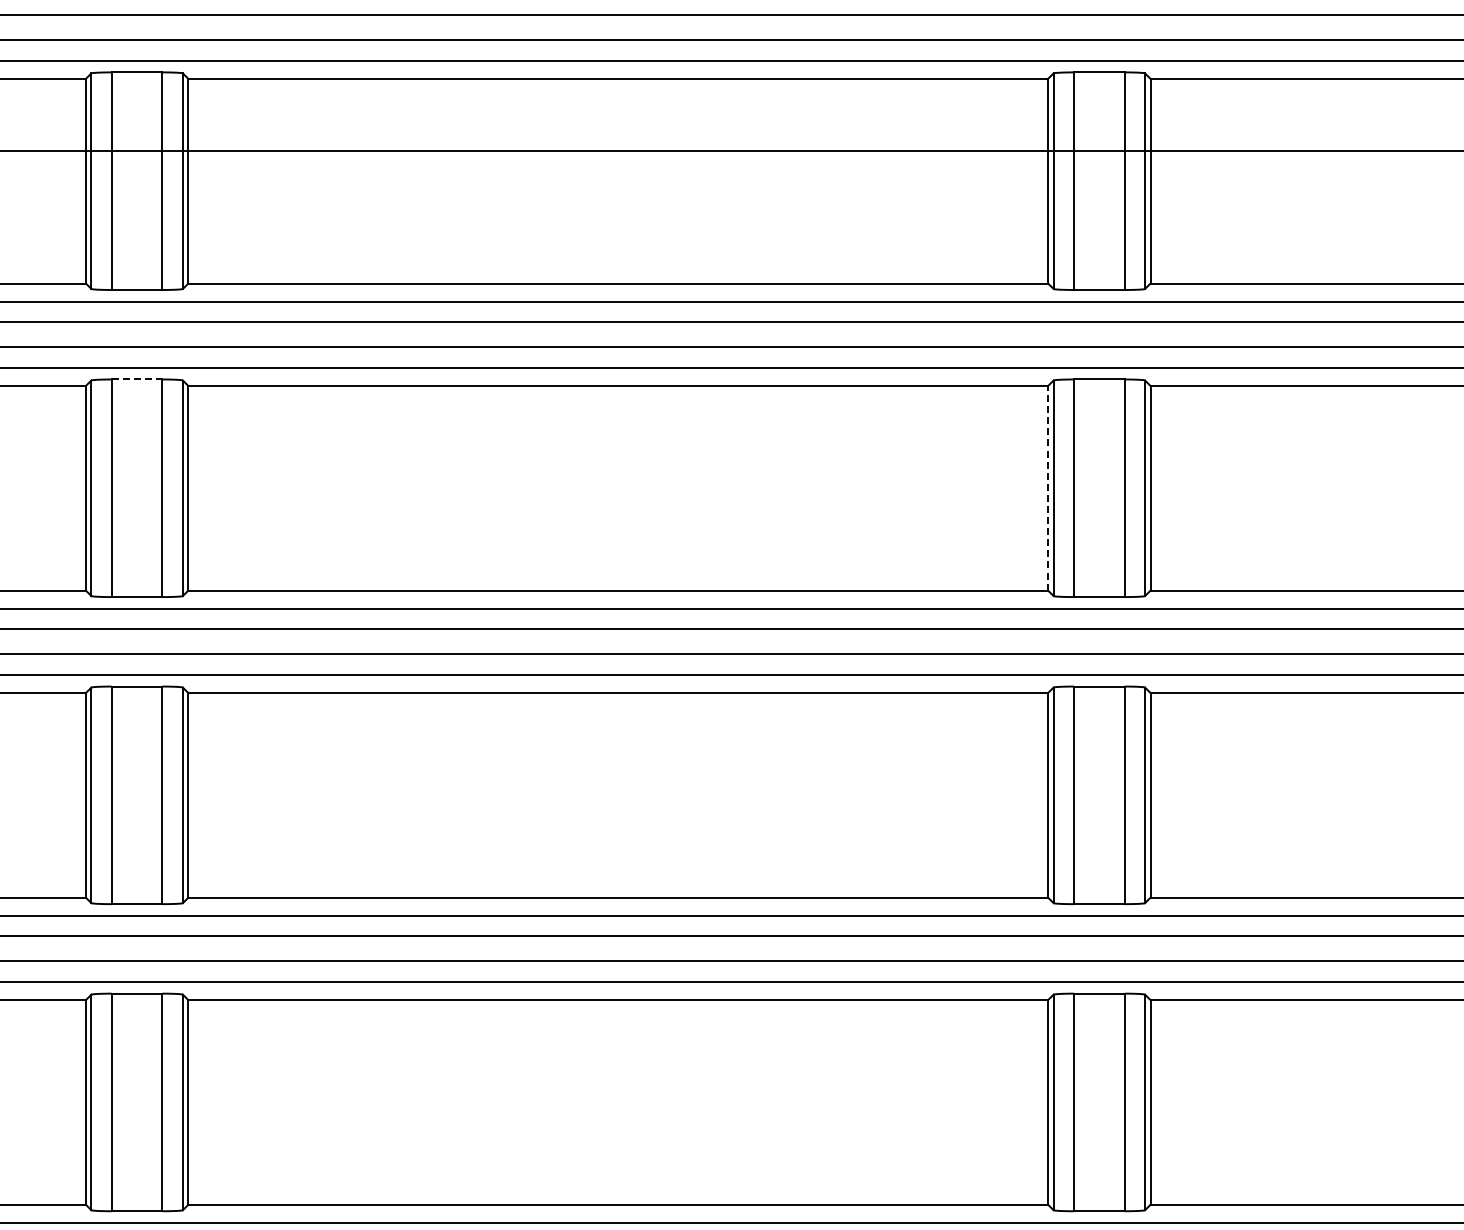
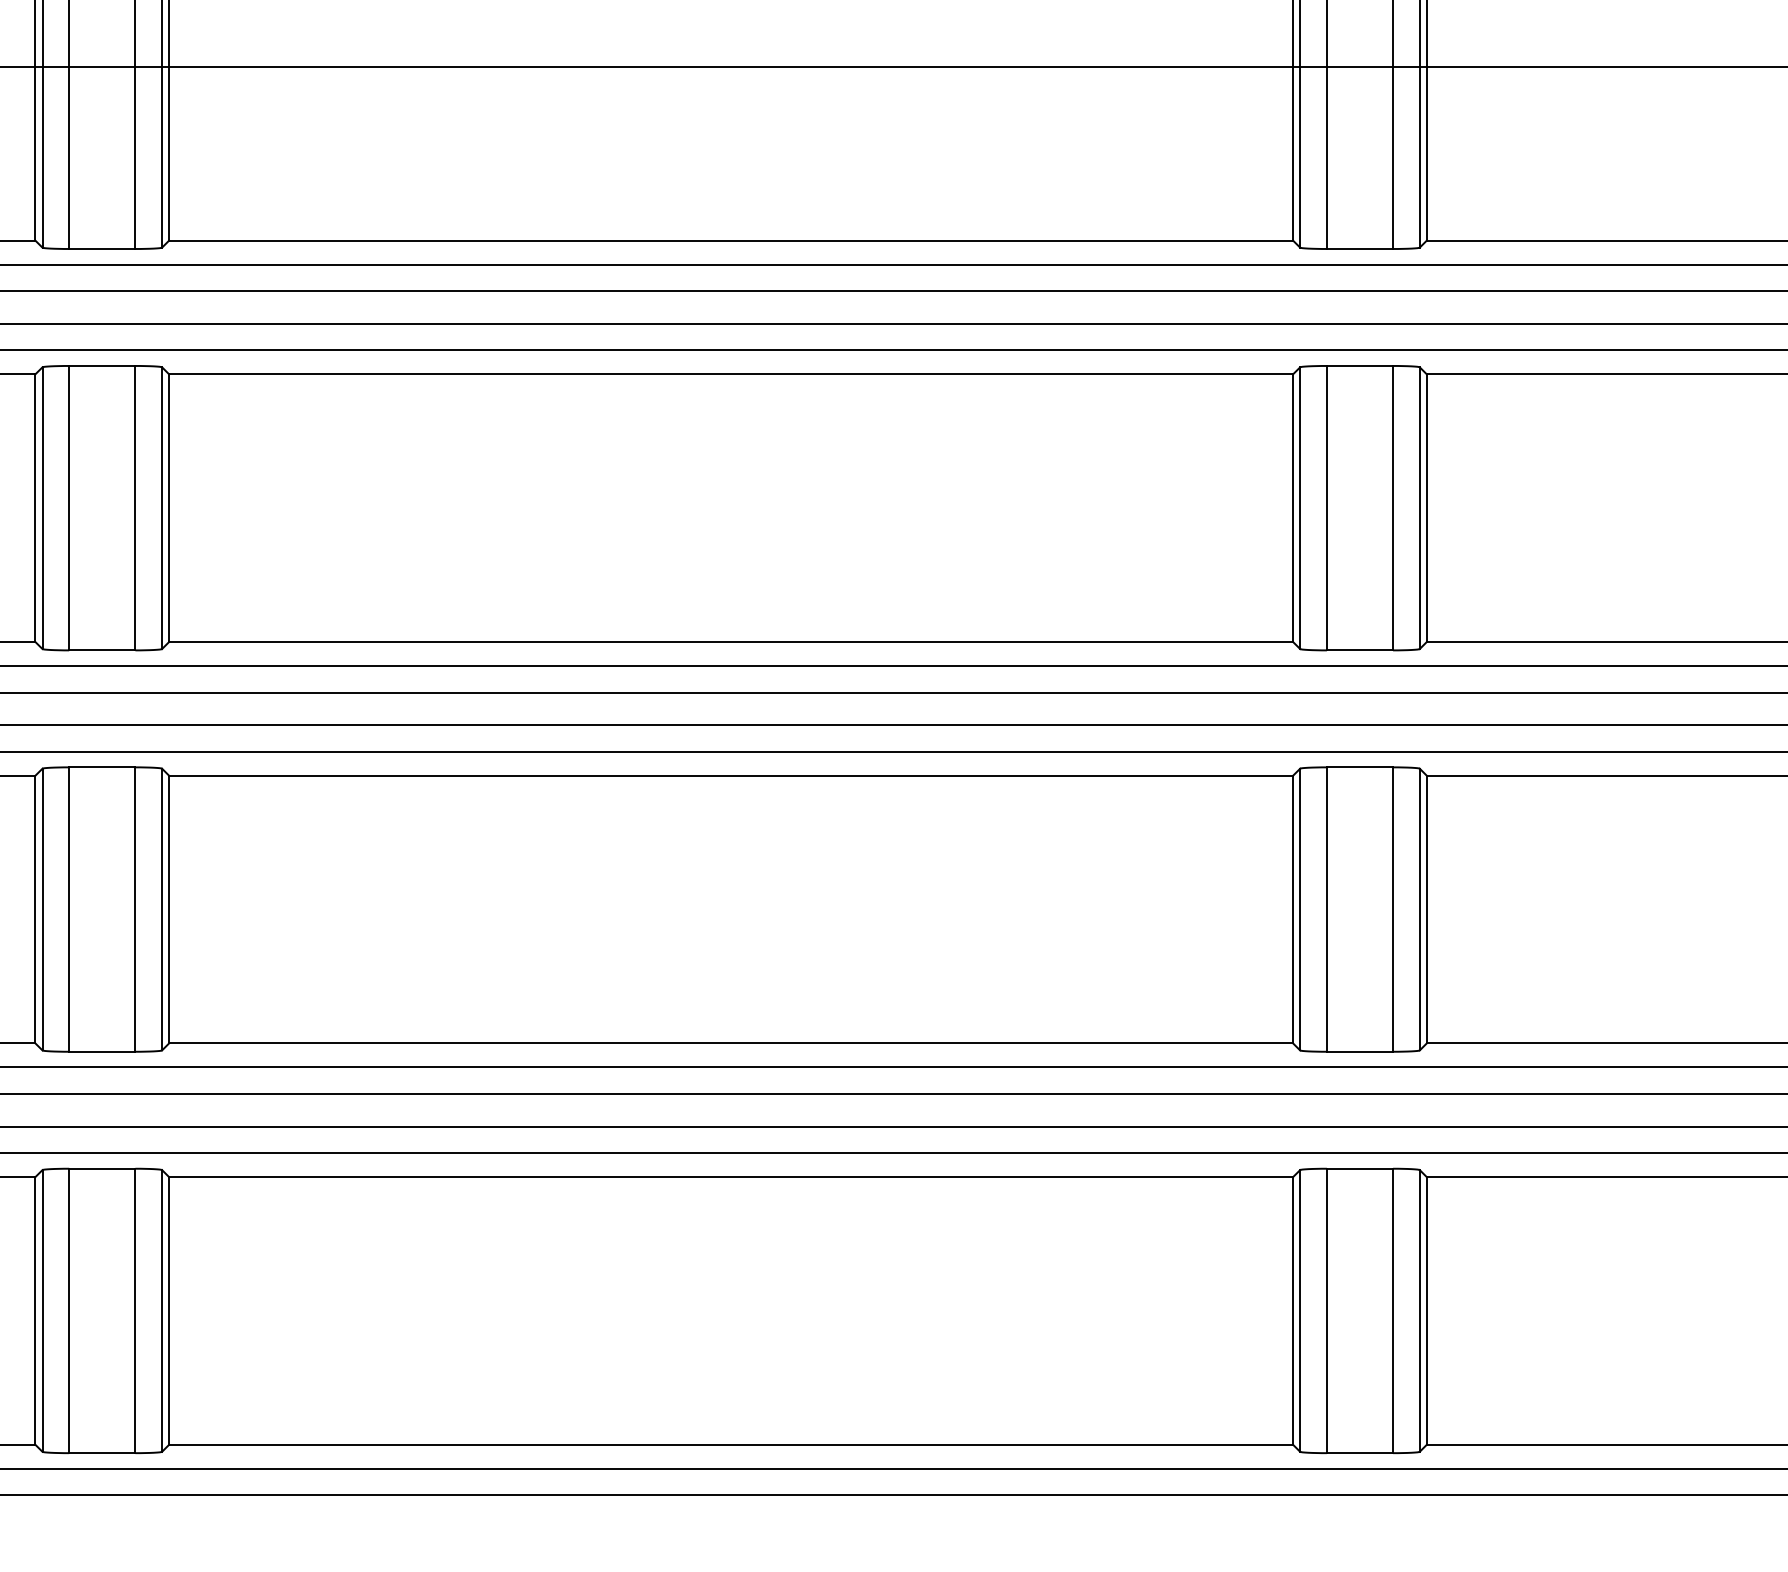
line: (137, 379) -> (102, 365), dashed -> solid
line: (1048, 487) -> (1293, 507), dashed -> solid

